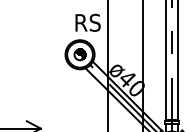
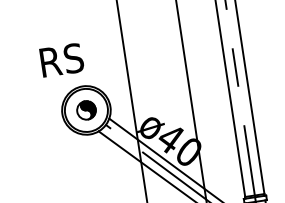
text: (87, 22) -> (60, 59), moved

